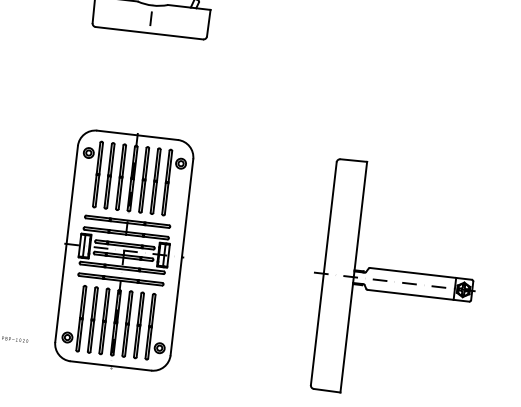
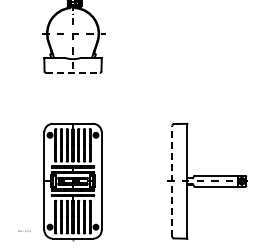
line: (150, 32) -> (73, 72), solid -> dashed
line: (324, 272) -> (172, 180), solid -> dashed

